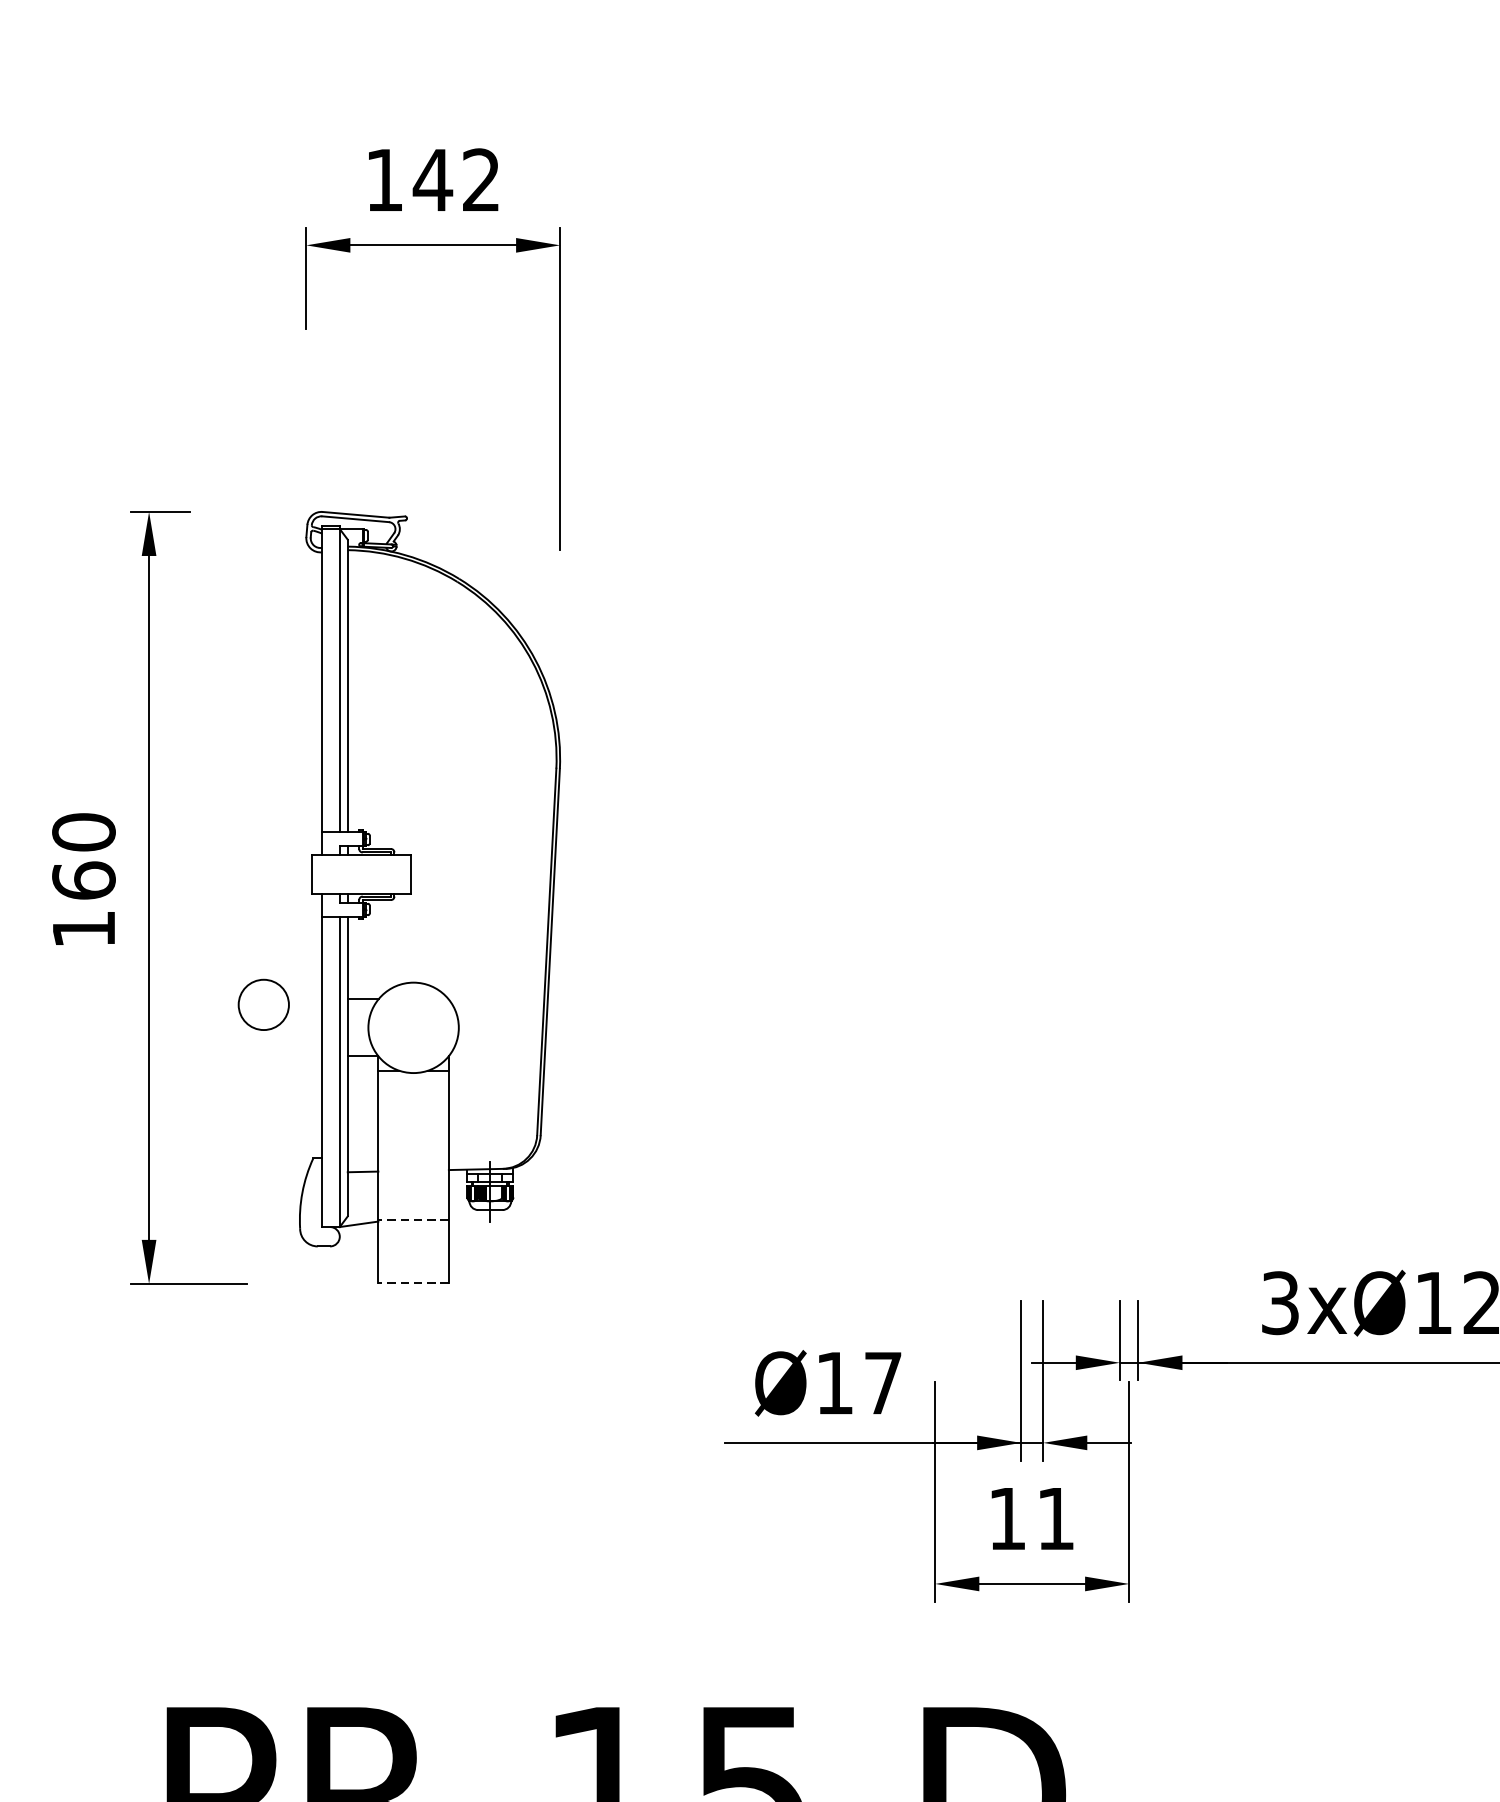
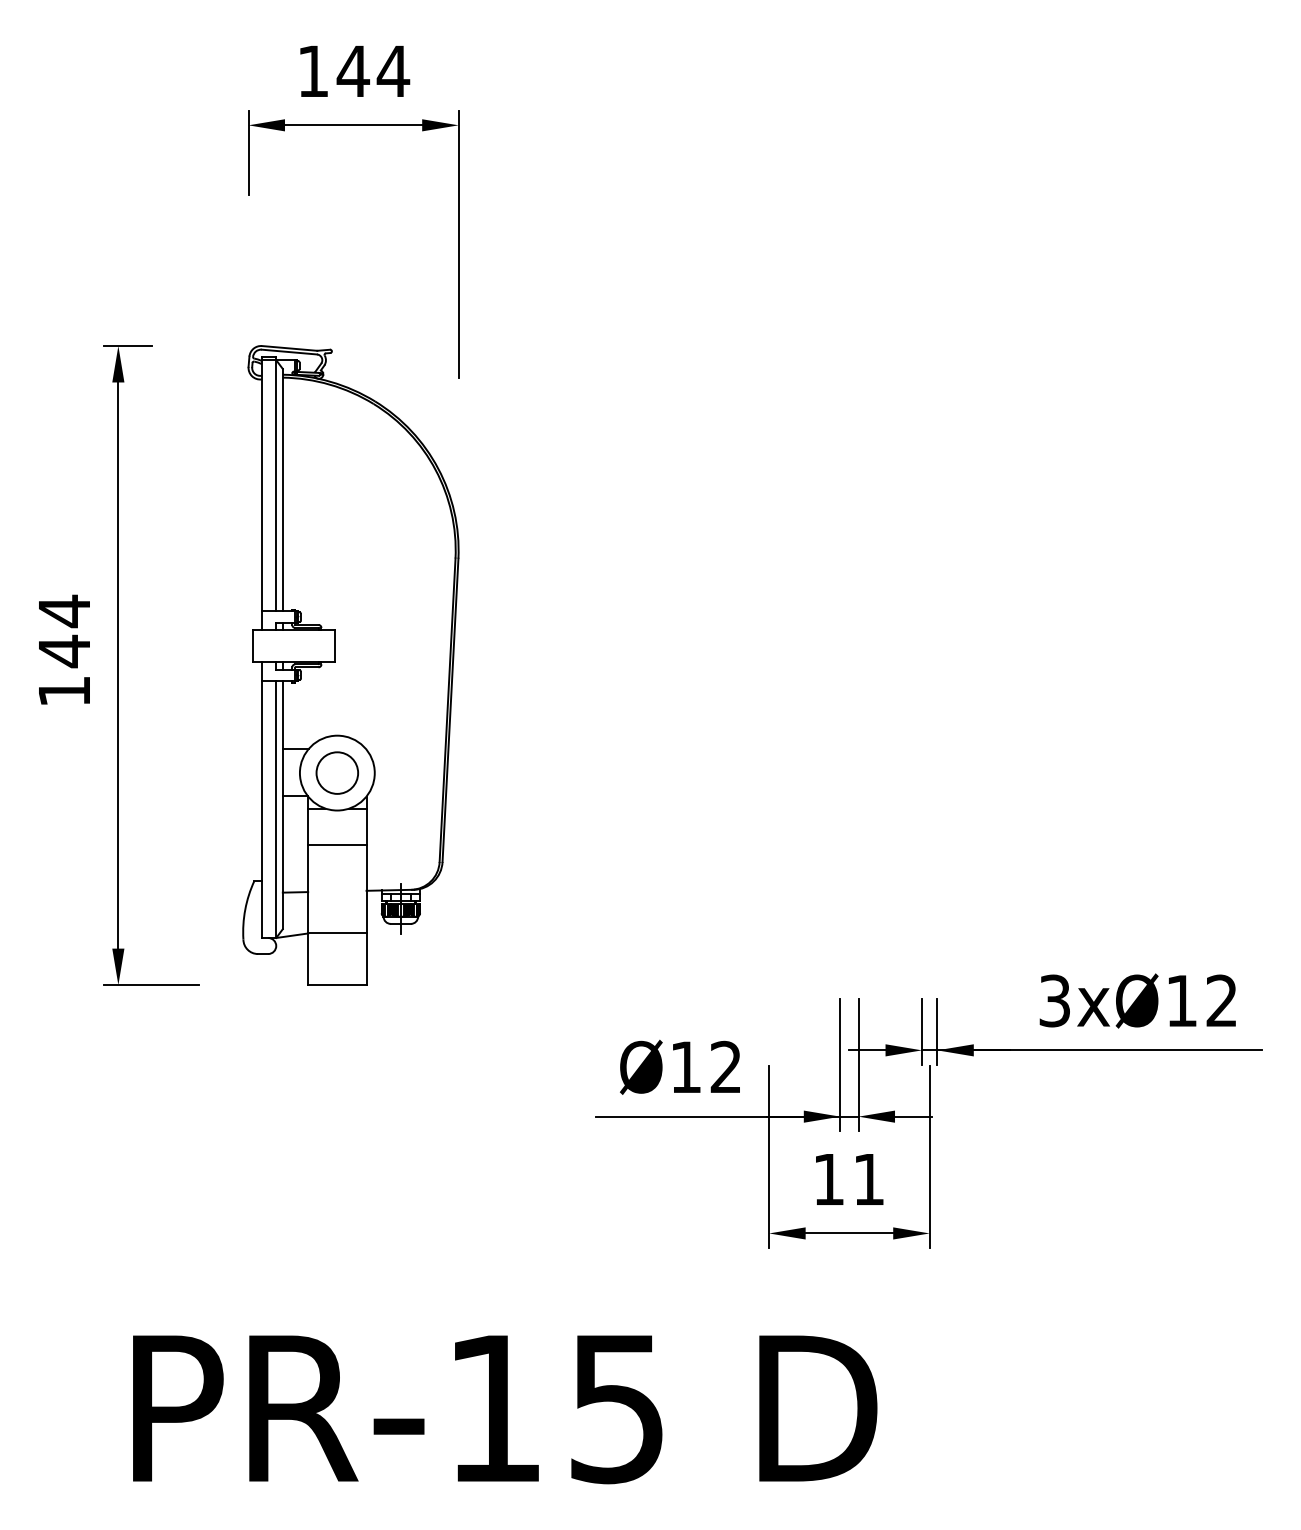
text: (481, 179) -> (393, 70), 142 -> 144
text: (84, 856) -> (64, 631), 160 -> 144
circle: (262, 1004) -> (336, 772), moved
line: (413, 1115) -> (337, 845), added
hatch: (497, 1192) -> (406, 909), added
line: (412, 1220) -> (336, 932), dashed -> solid
line: (412, 1283) -> (336, 984), dashed -> solid
text: (882, 1382) -> (725, 1066), Ø17 -> Ø12

